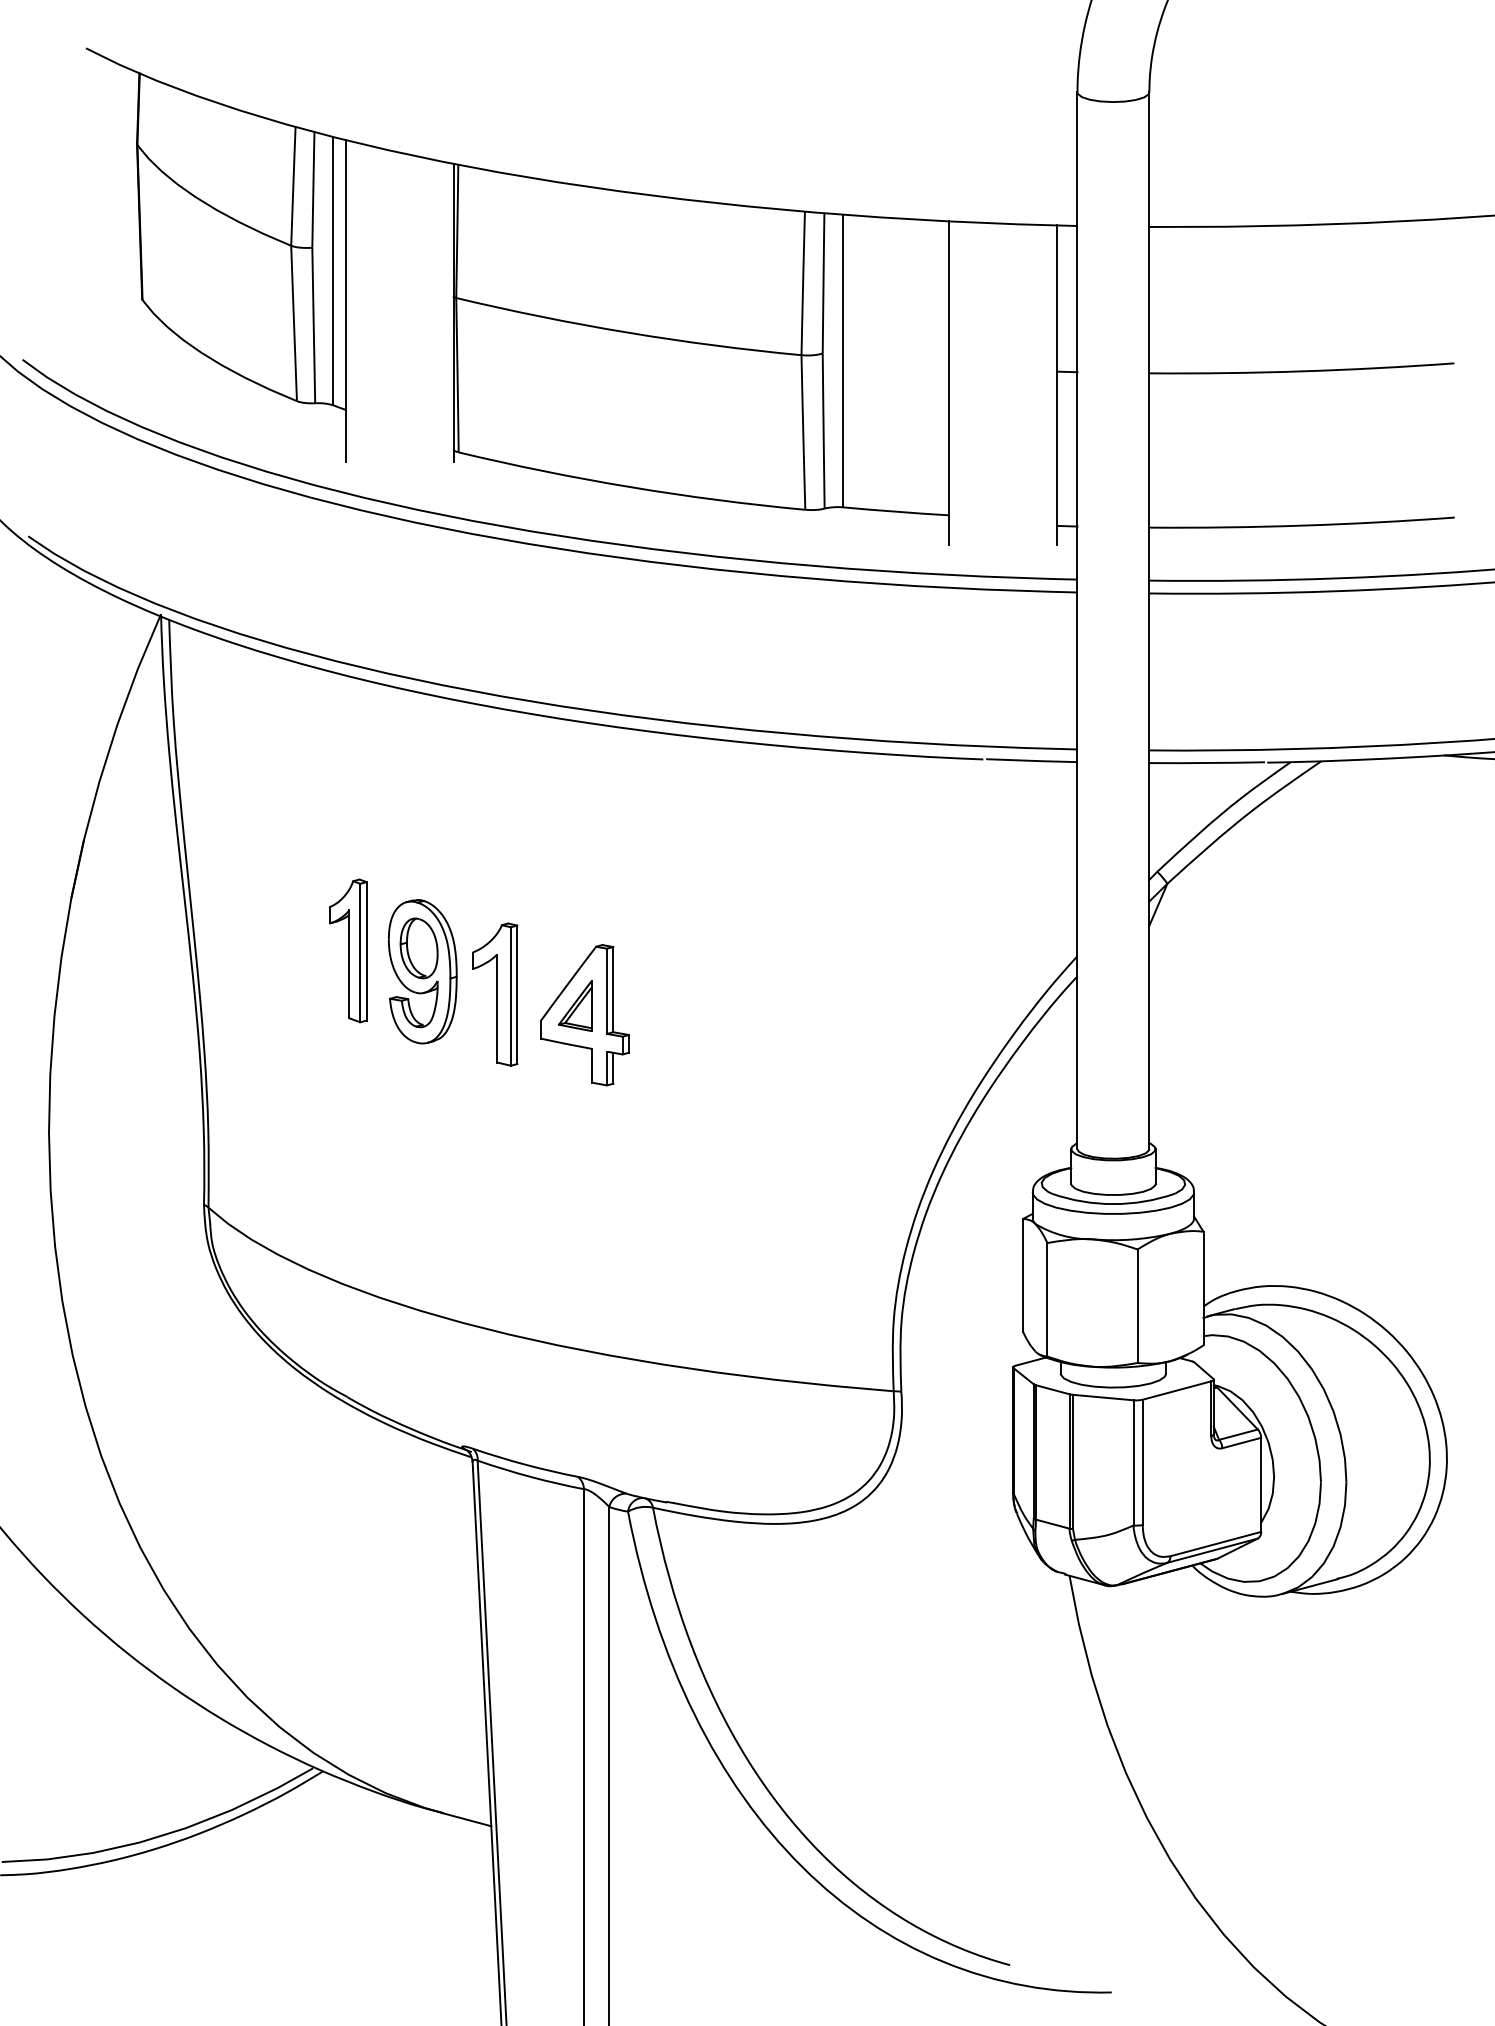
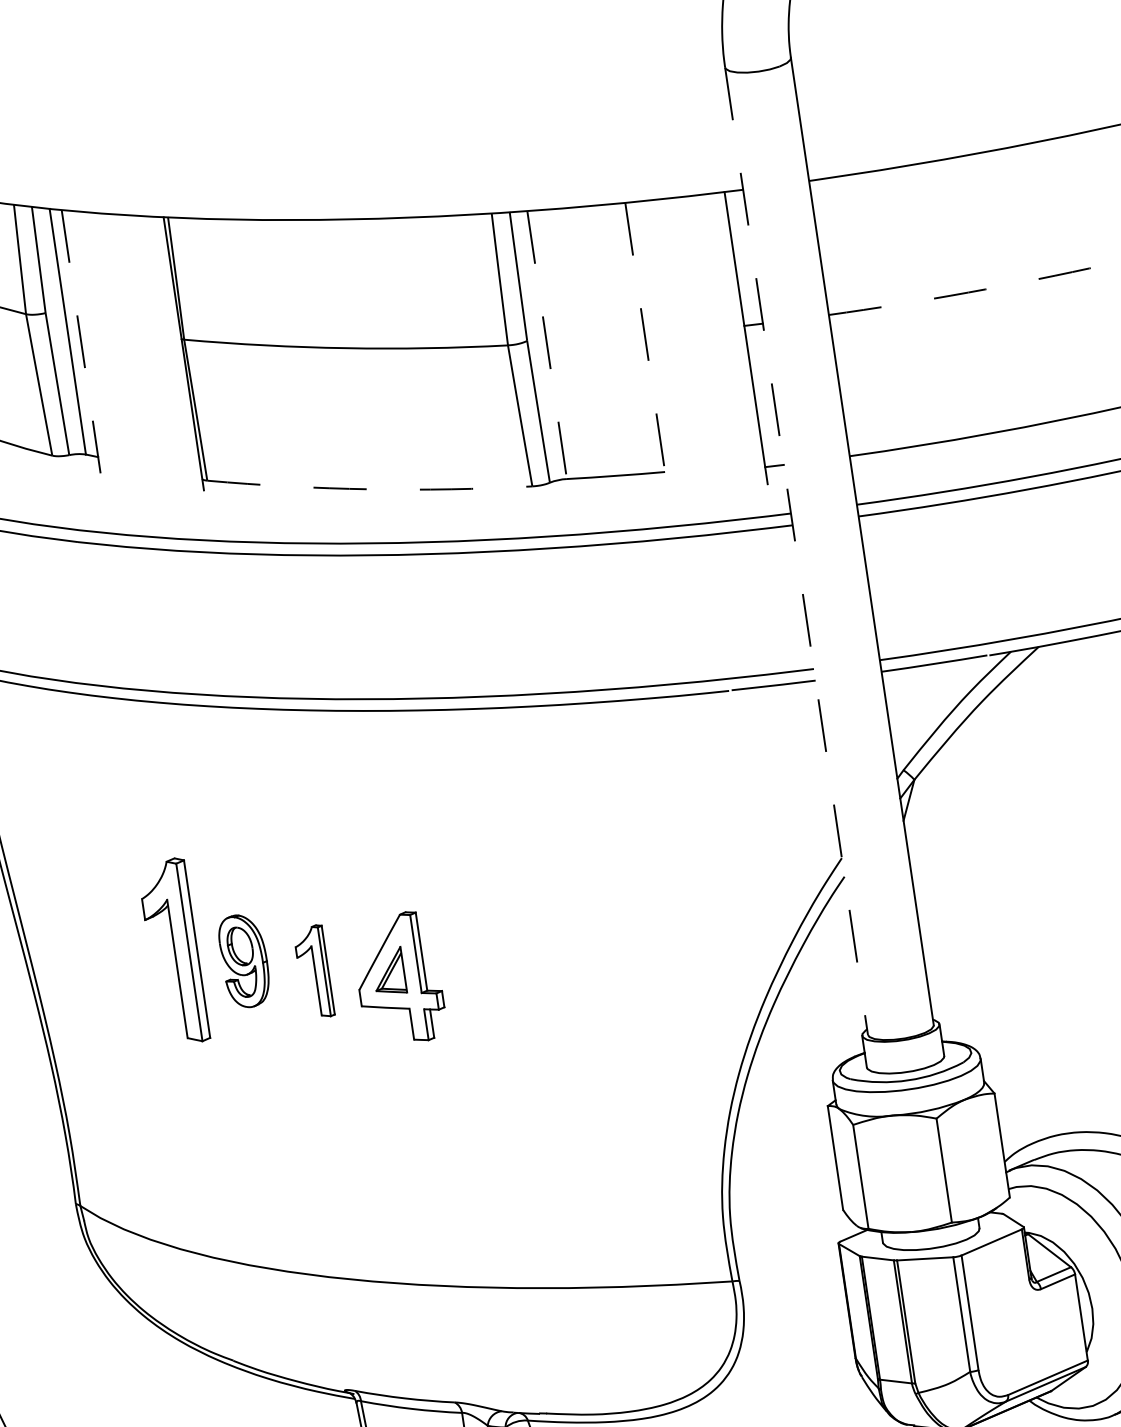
line: (345, 301) -> (83, 357), solid -> dashed
line: (843, 361) -> (547, 345), solid -> dashed
arc: (1301, 371) -> (967, 292), solid -> dashed
line: (949, 383) -> (647, 351), solid -> dashed
arc: (630, 487) -> (369, 489), solid -> dashed
line: (1077, 621) -> (796, 551), solid -> dashed
part: (348, 950) -> (173, 951), size x1.4
part: (422, 971) -> (244, 960), size x0.7
part: (495, 994) -> (314, 972), size x0.7

